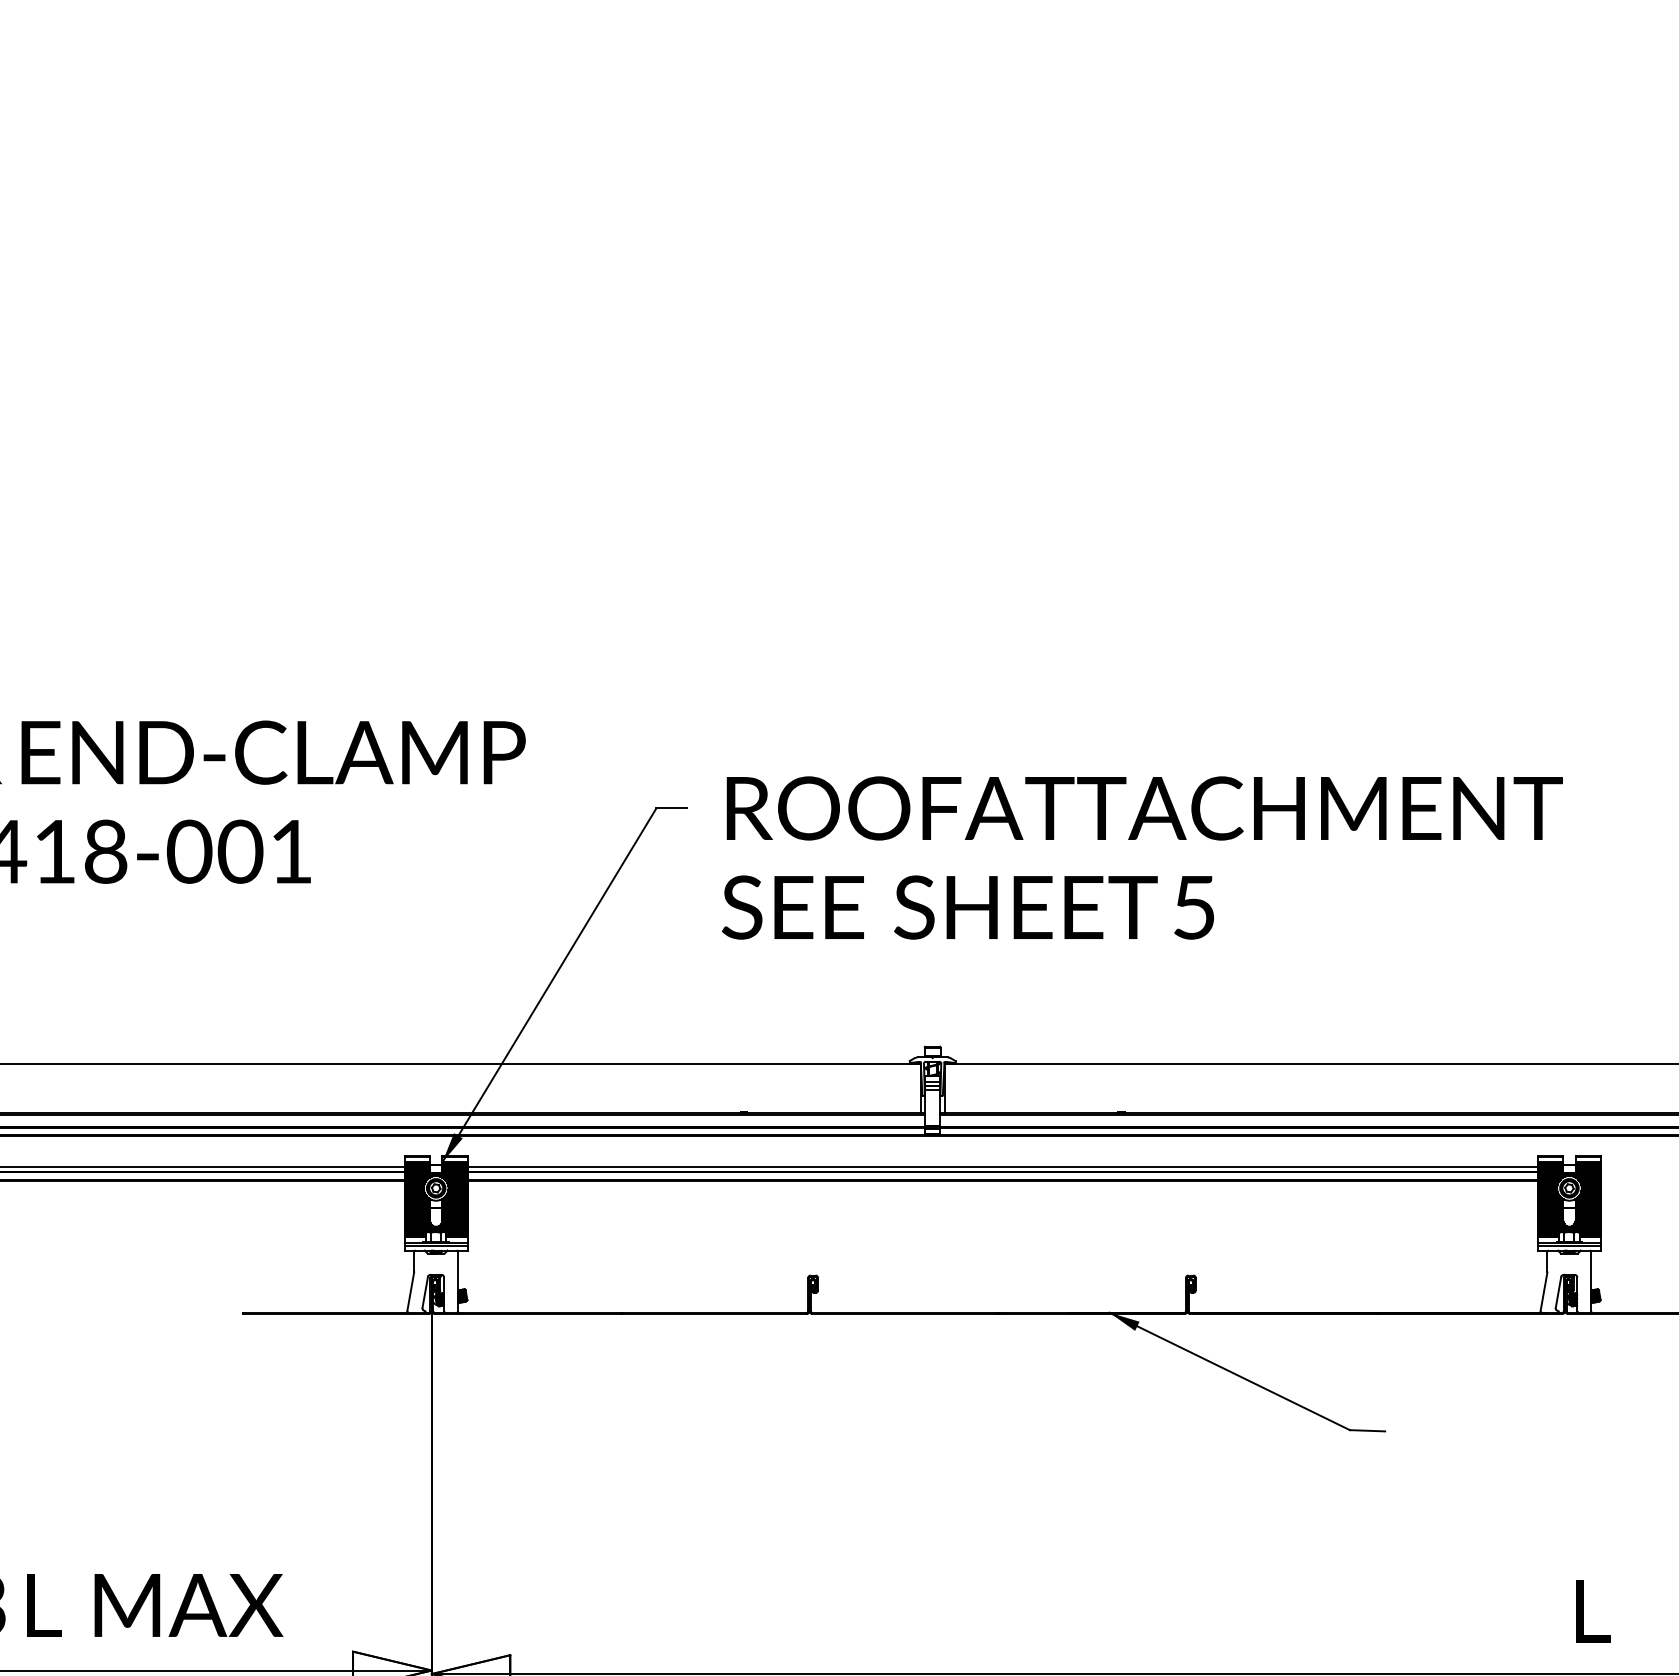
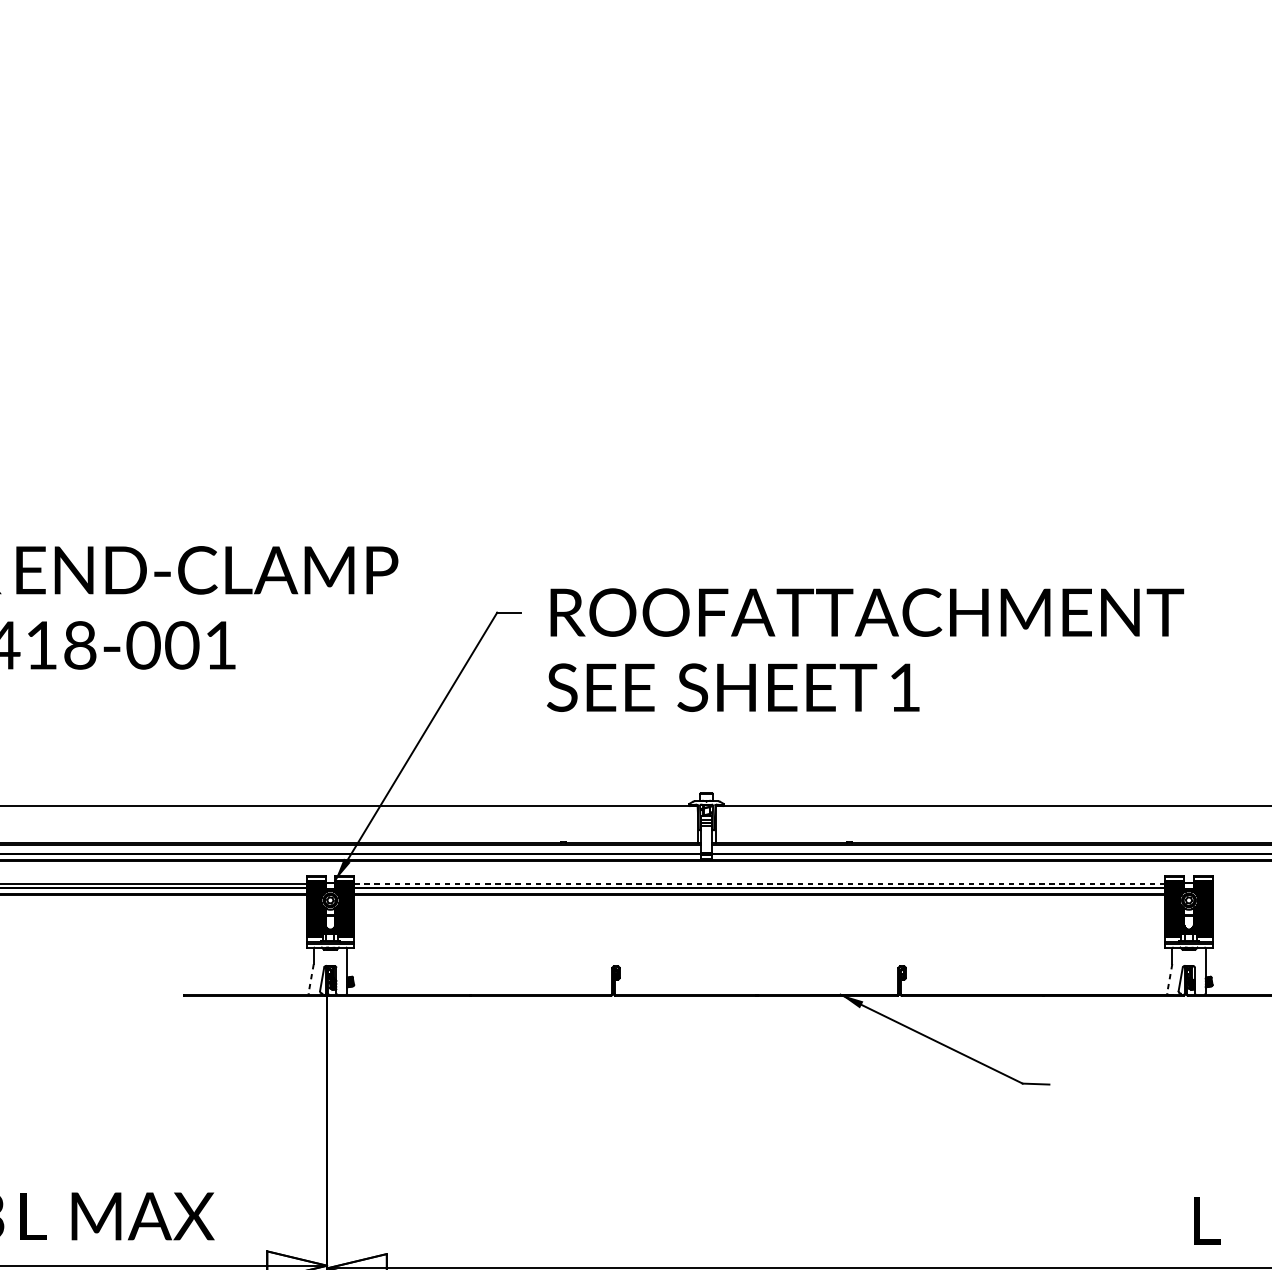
text: (1194, 907) -> (904, 687), 5 -> 1
line: (1003, 1167) -> (760, 884), solid -> dashed
line: (410, 1291) -> (310, 978), solid -> dashed
line: (1544, 1291) -> (1170, 978), solid -> dashed

